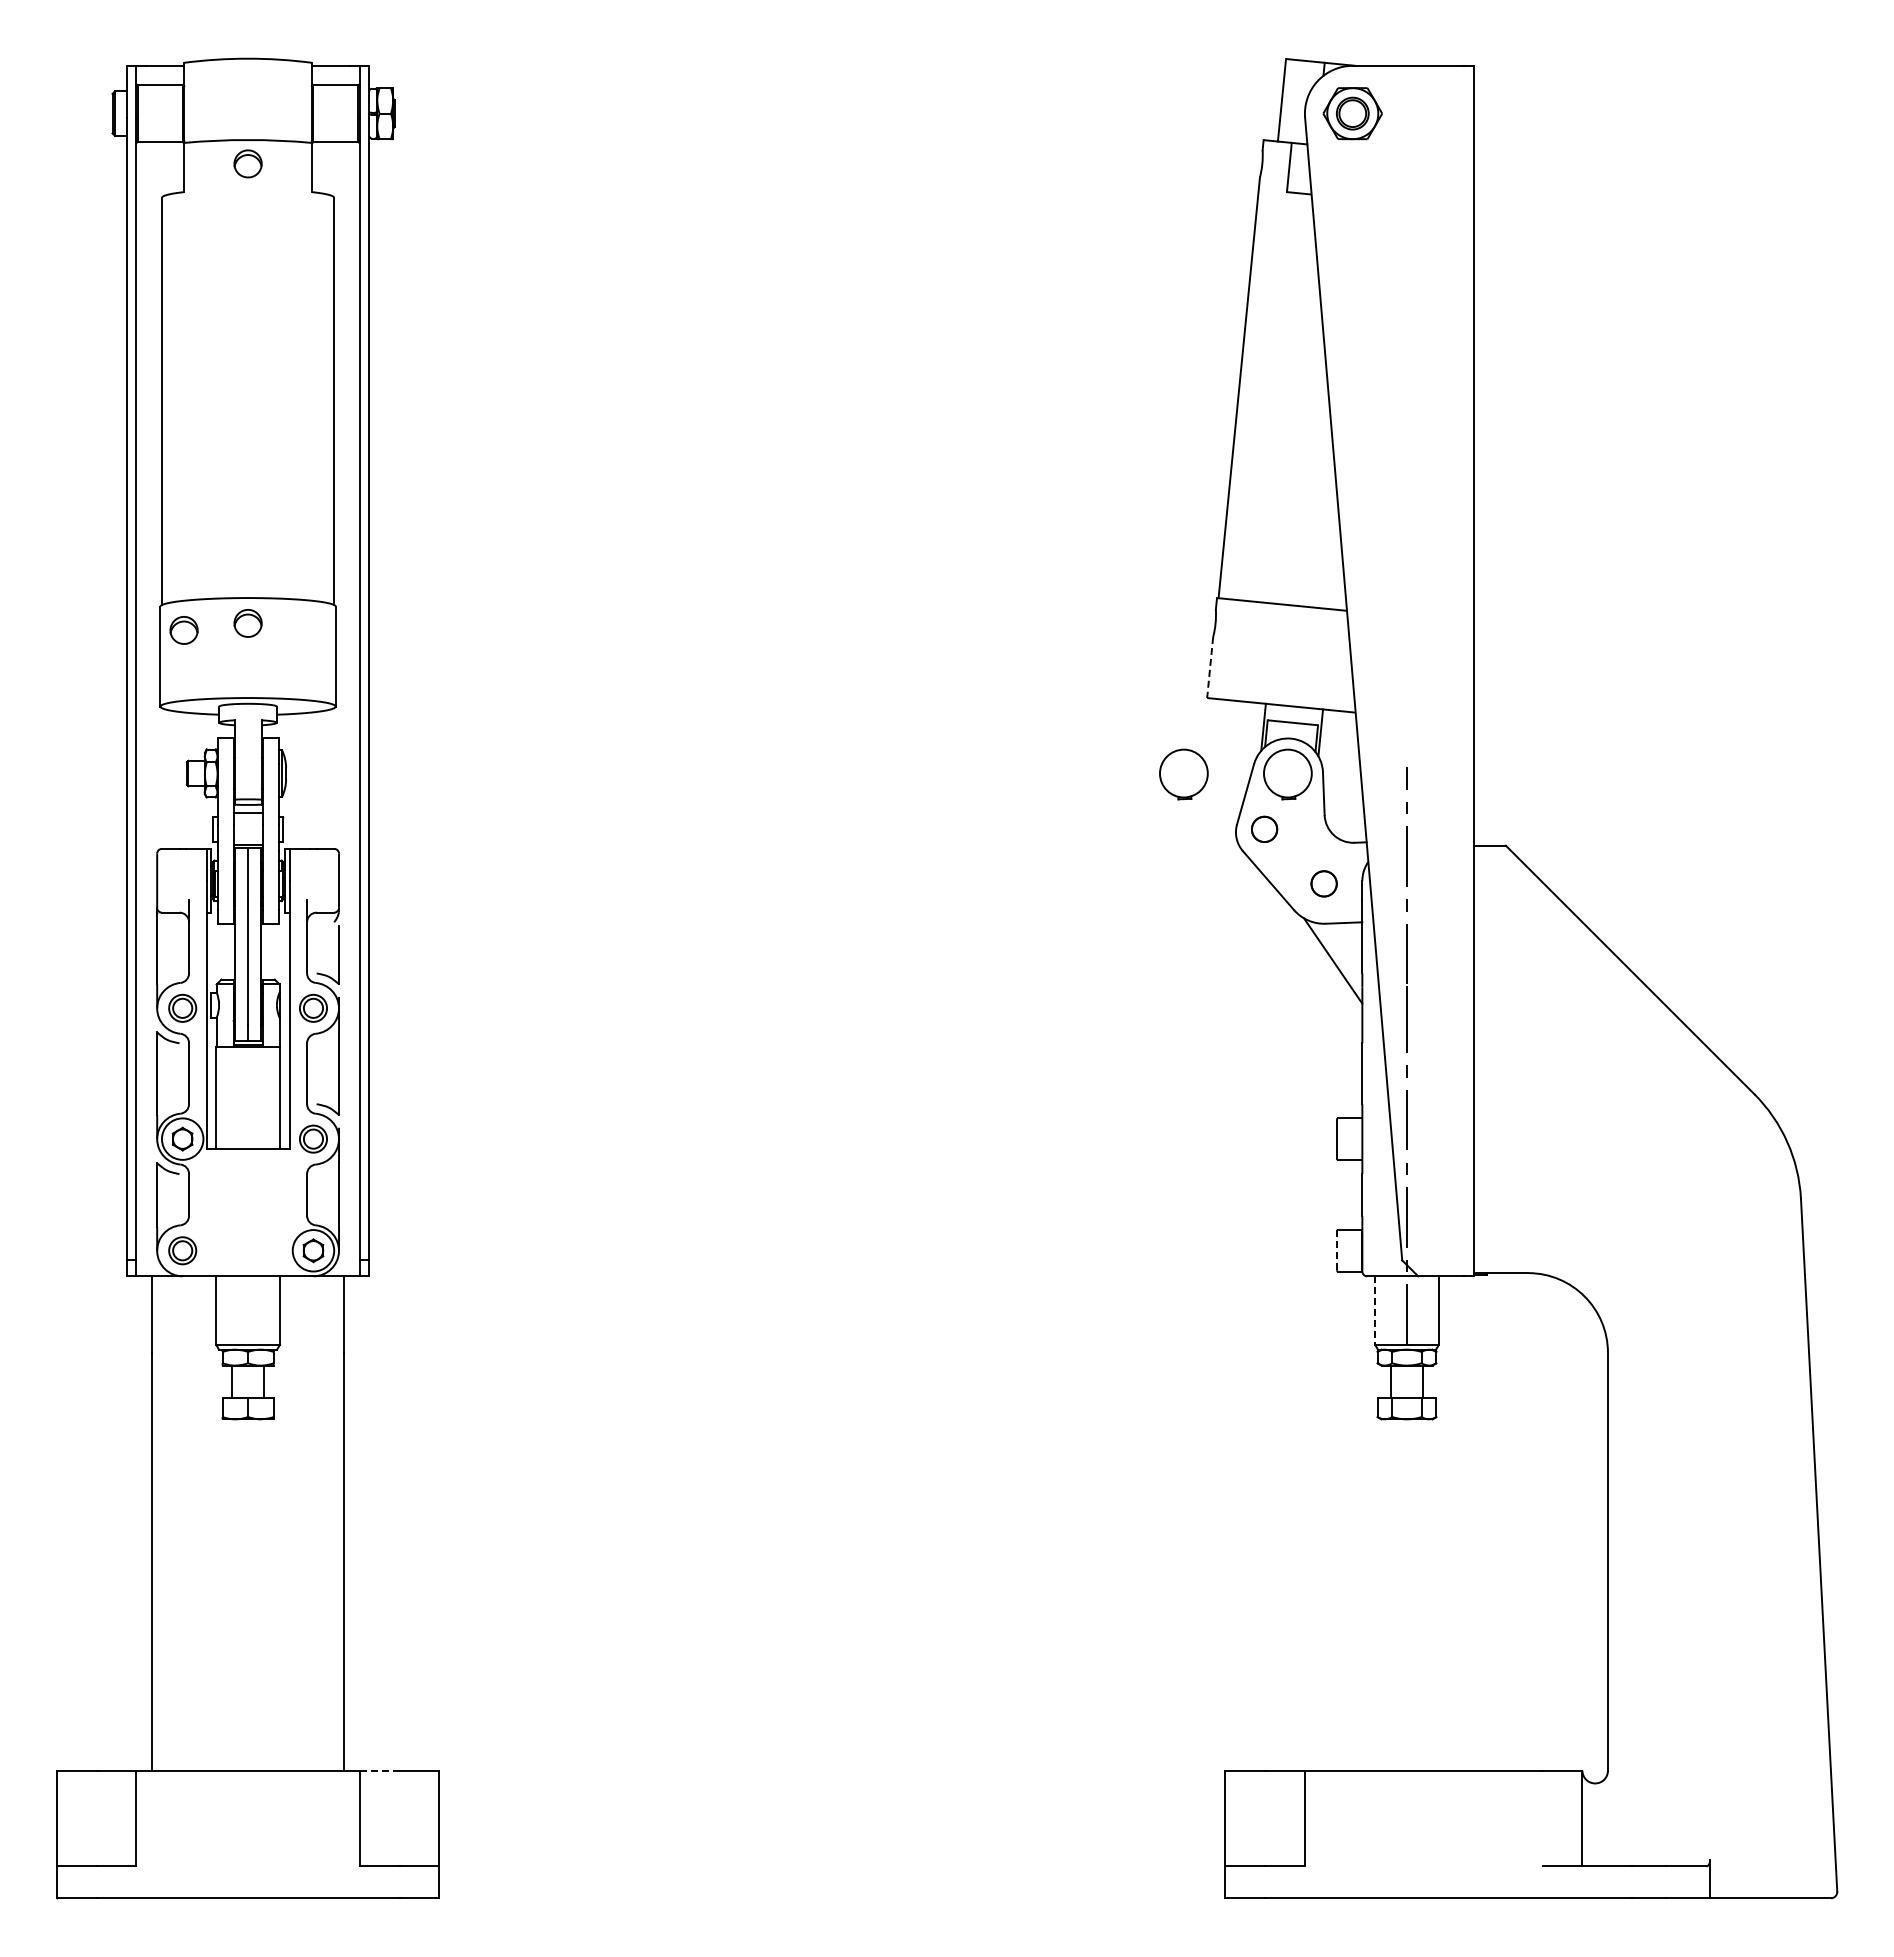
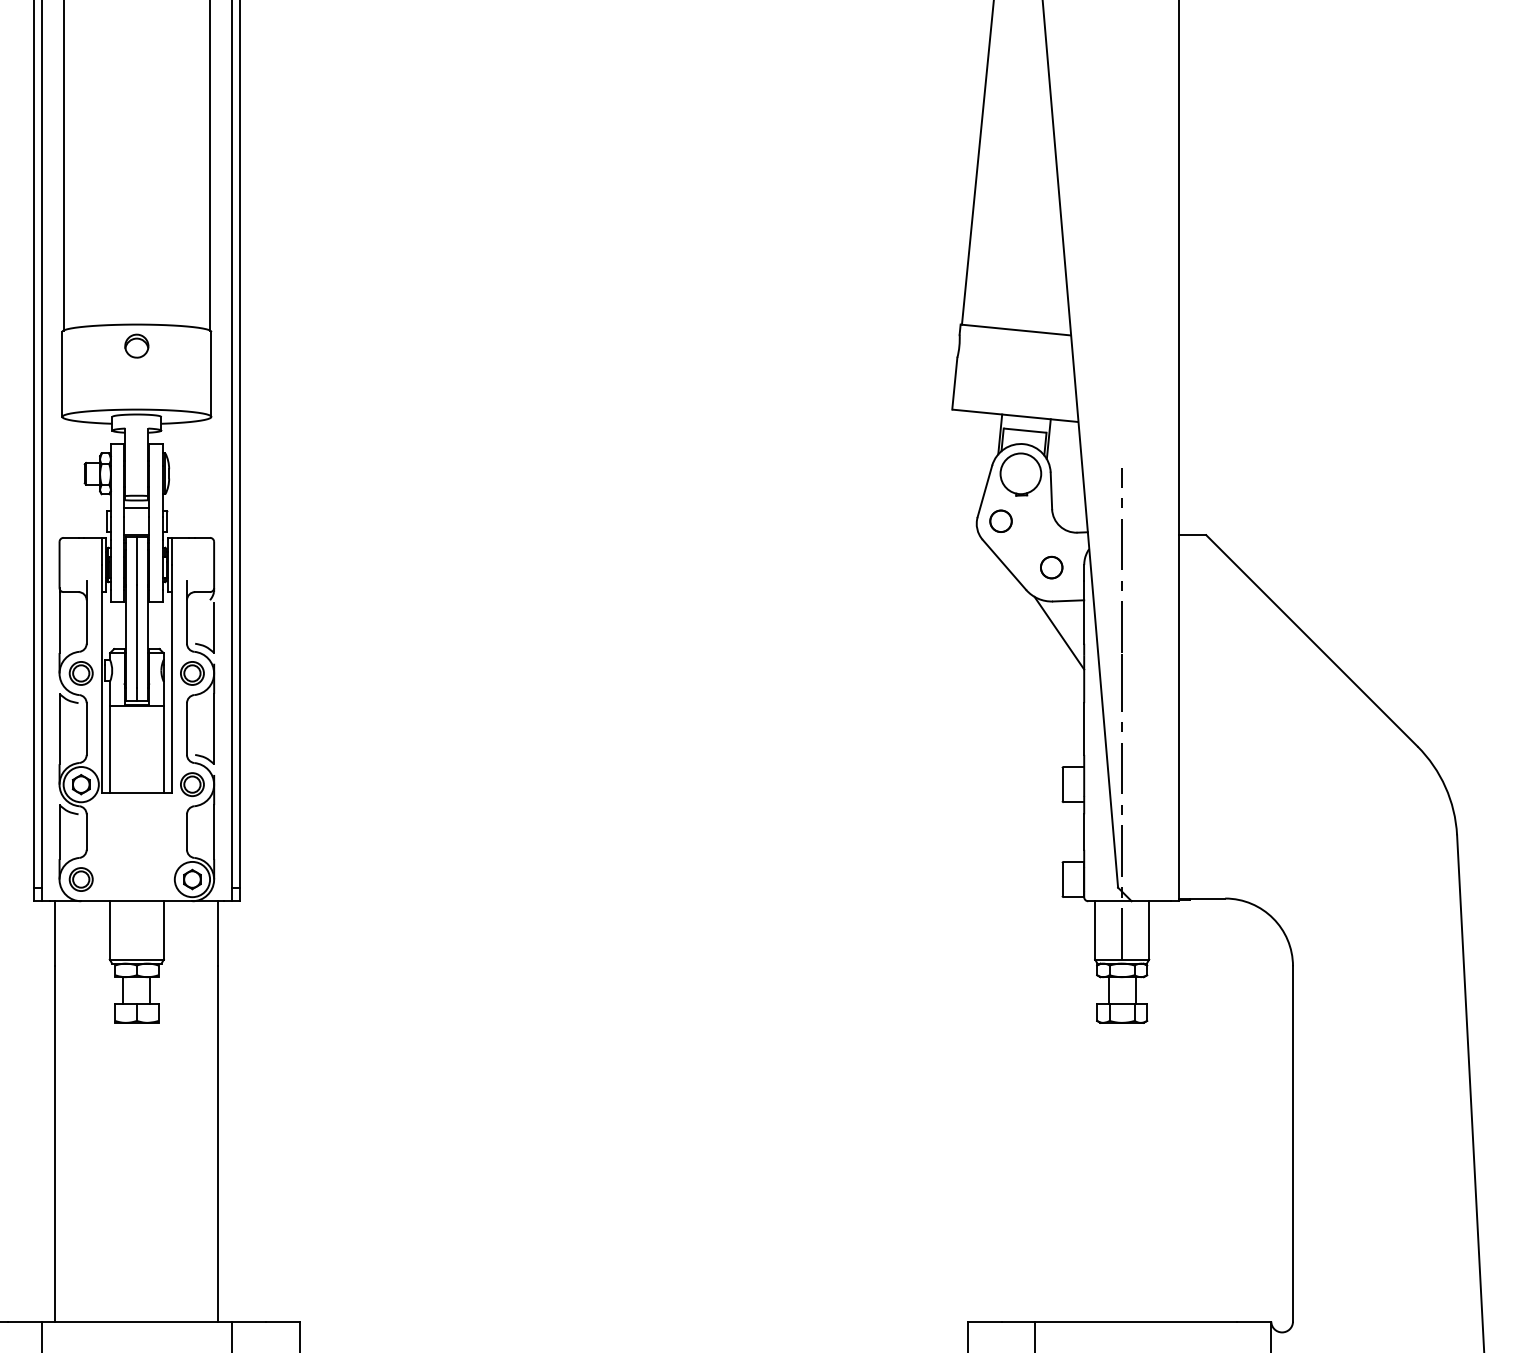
part: (183, 630) -> (81, 352), removed
line: (1210, 667) -> (955, 383), dashed -> solid
part: (1183, 774) -> (932, 474), removed
line: (1336, 1250) -> (1062, 879), dashed -> solid
line: (1375, 1311) -> (1095, 931), dashed -> solid
line: (379, 1770) -> (248, 1321), dashed -> solid

